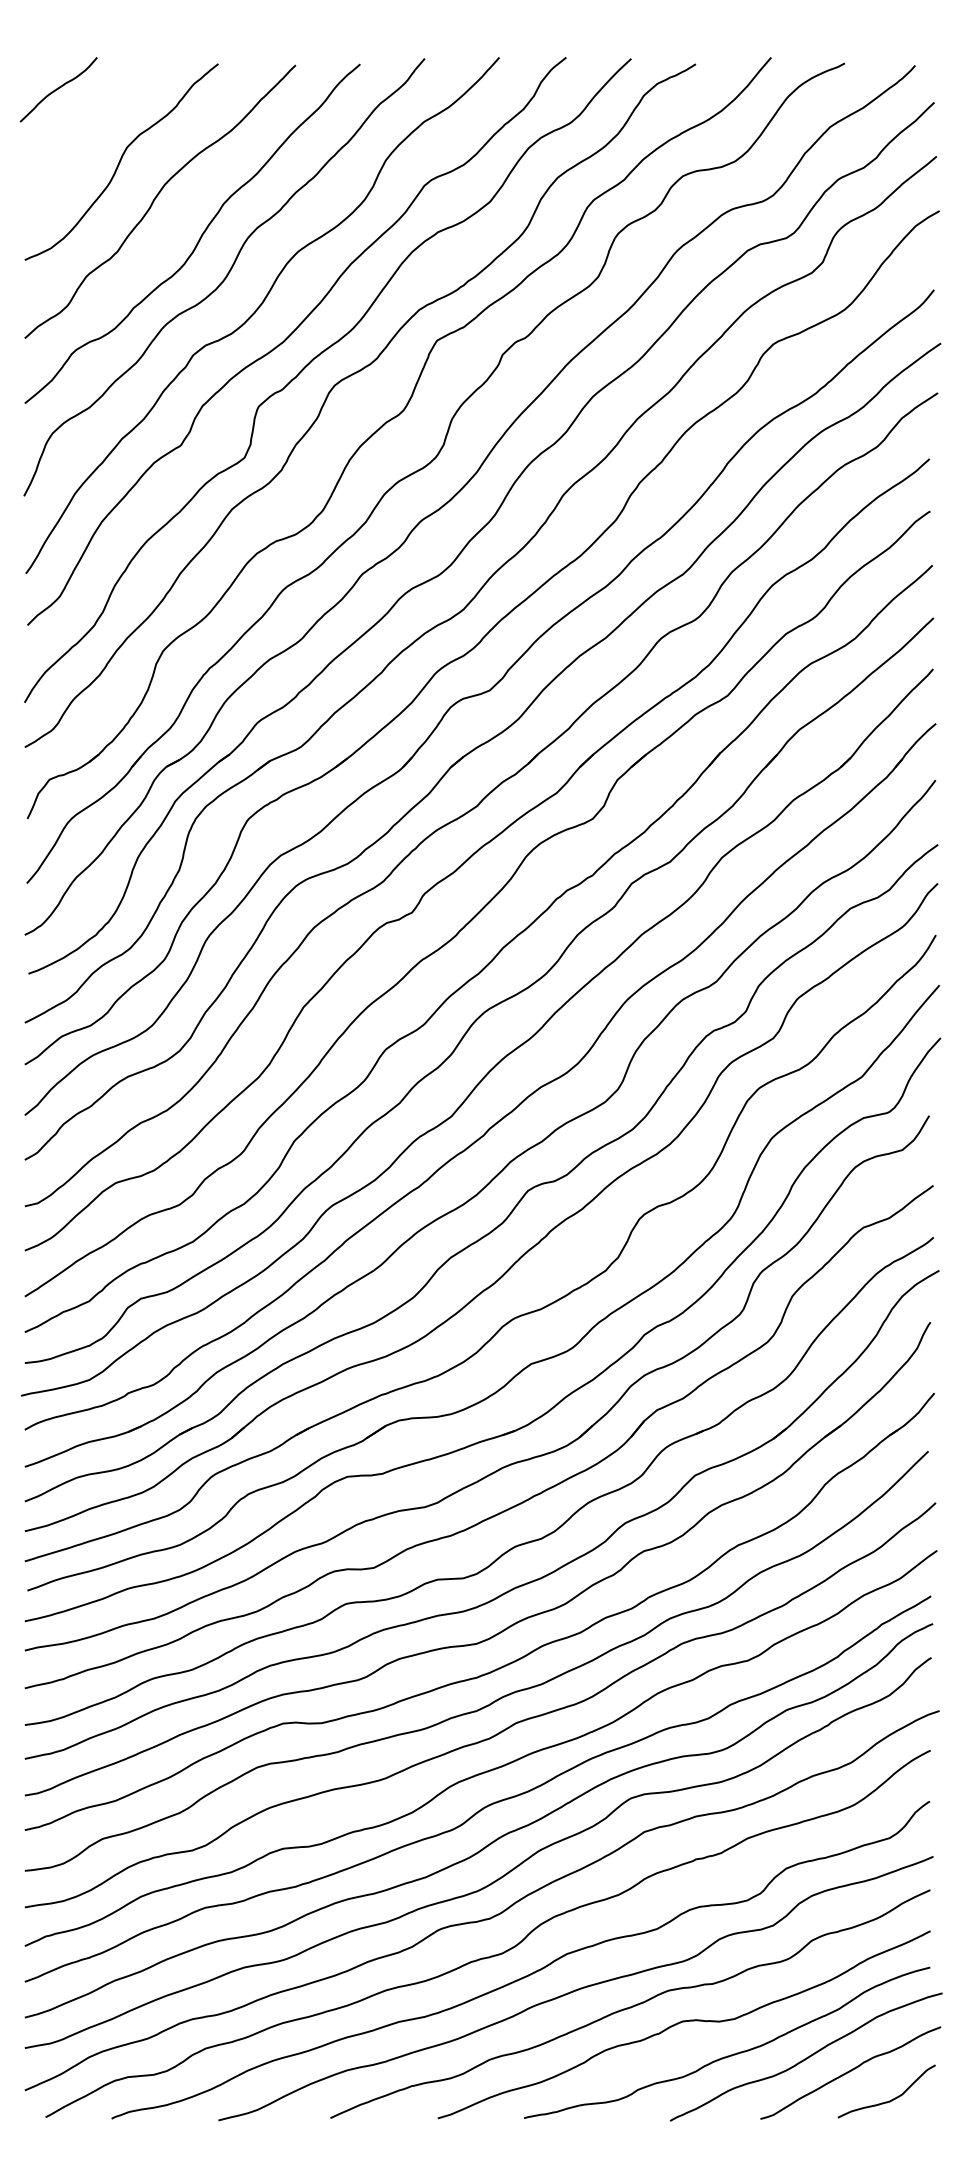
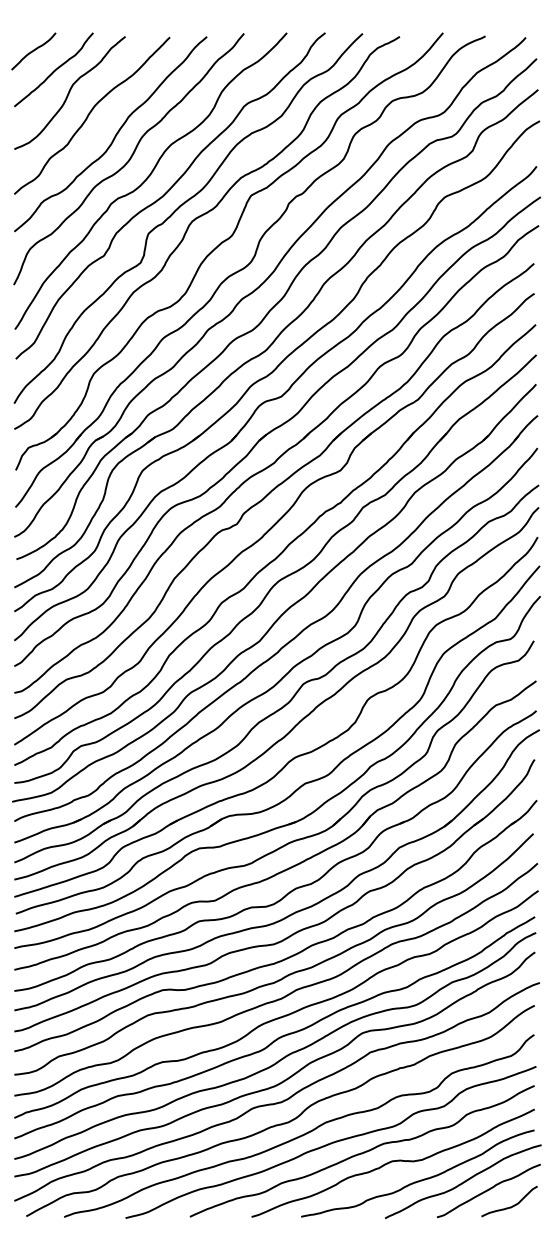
curve: (94, 121) -> (54, 69), added

